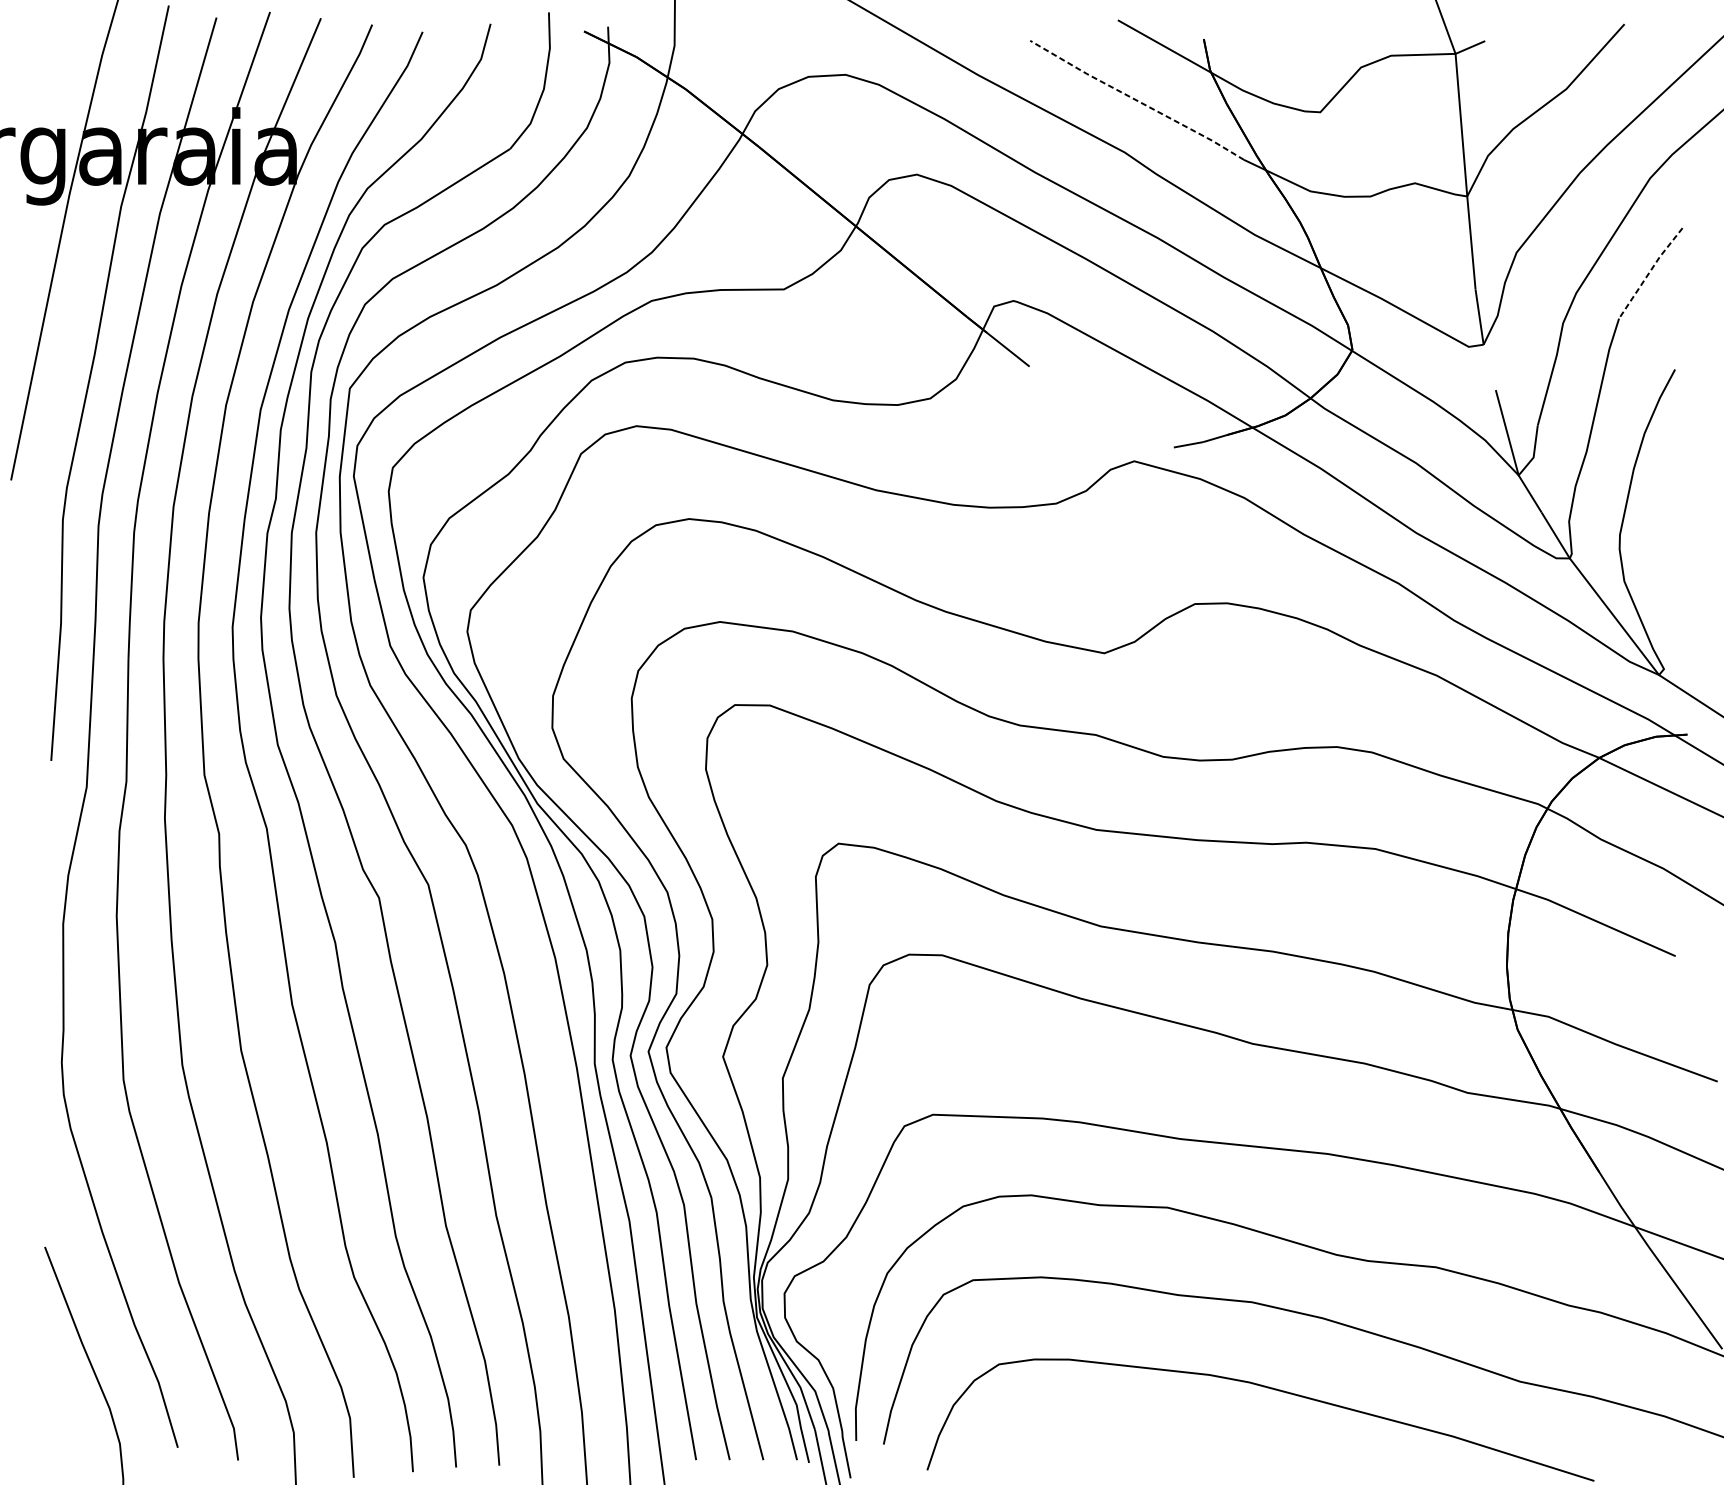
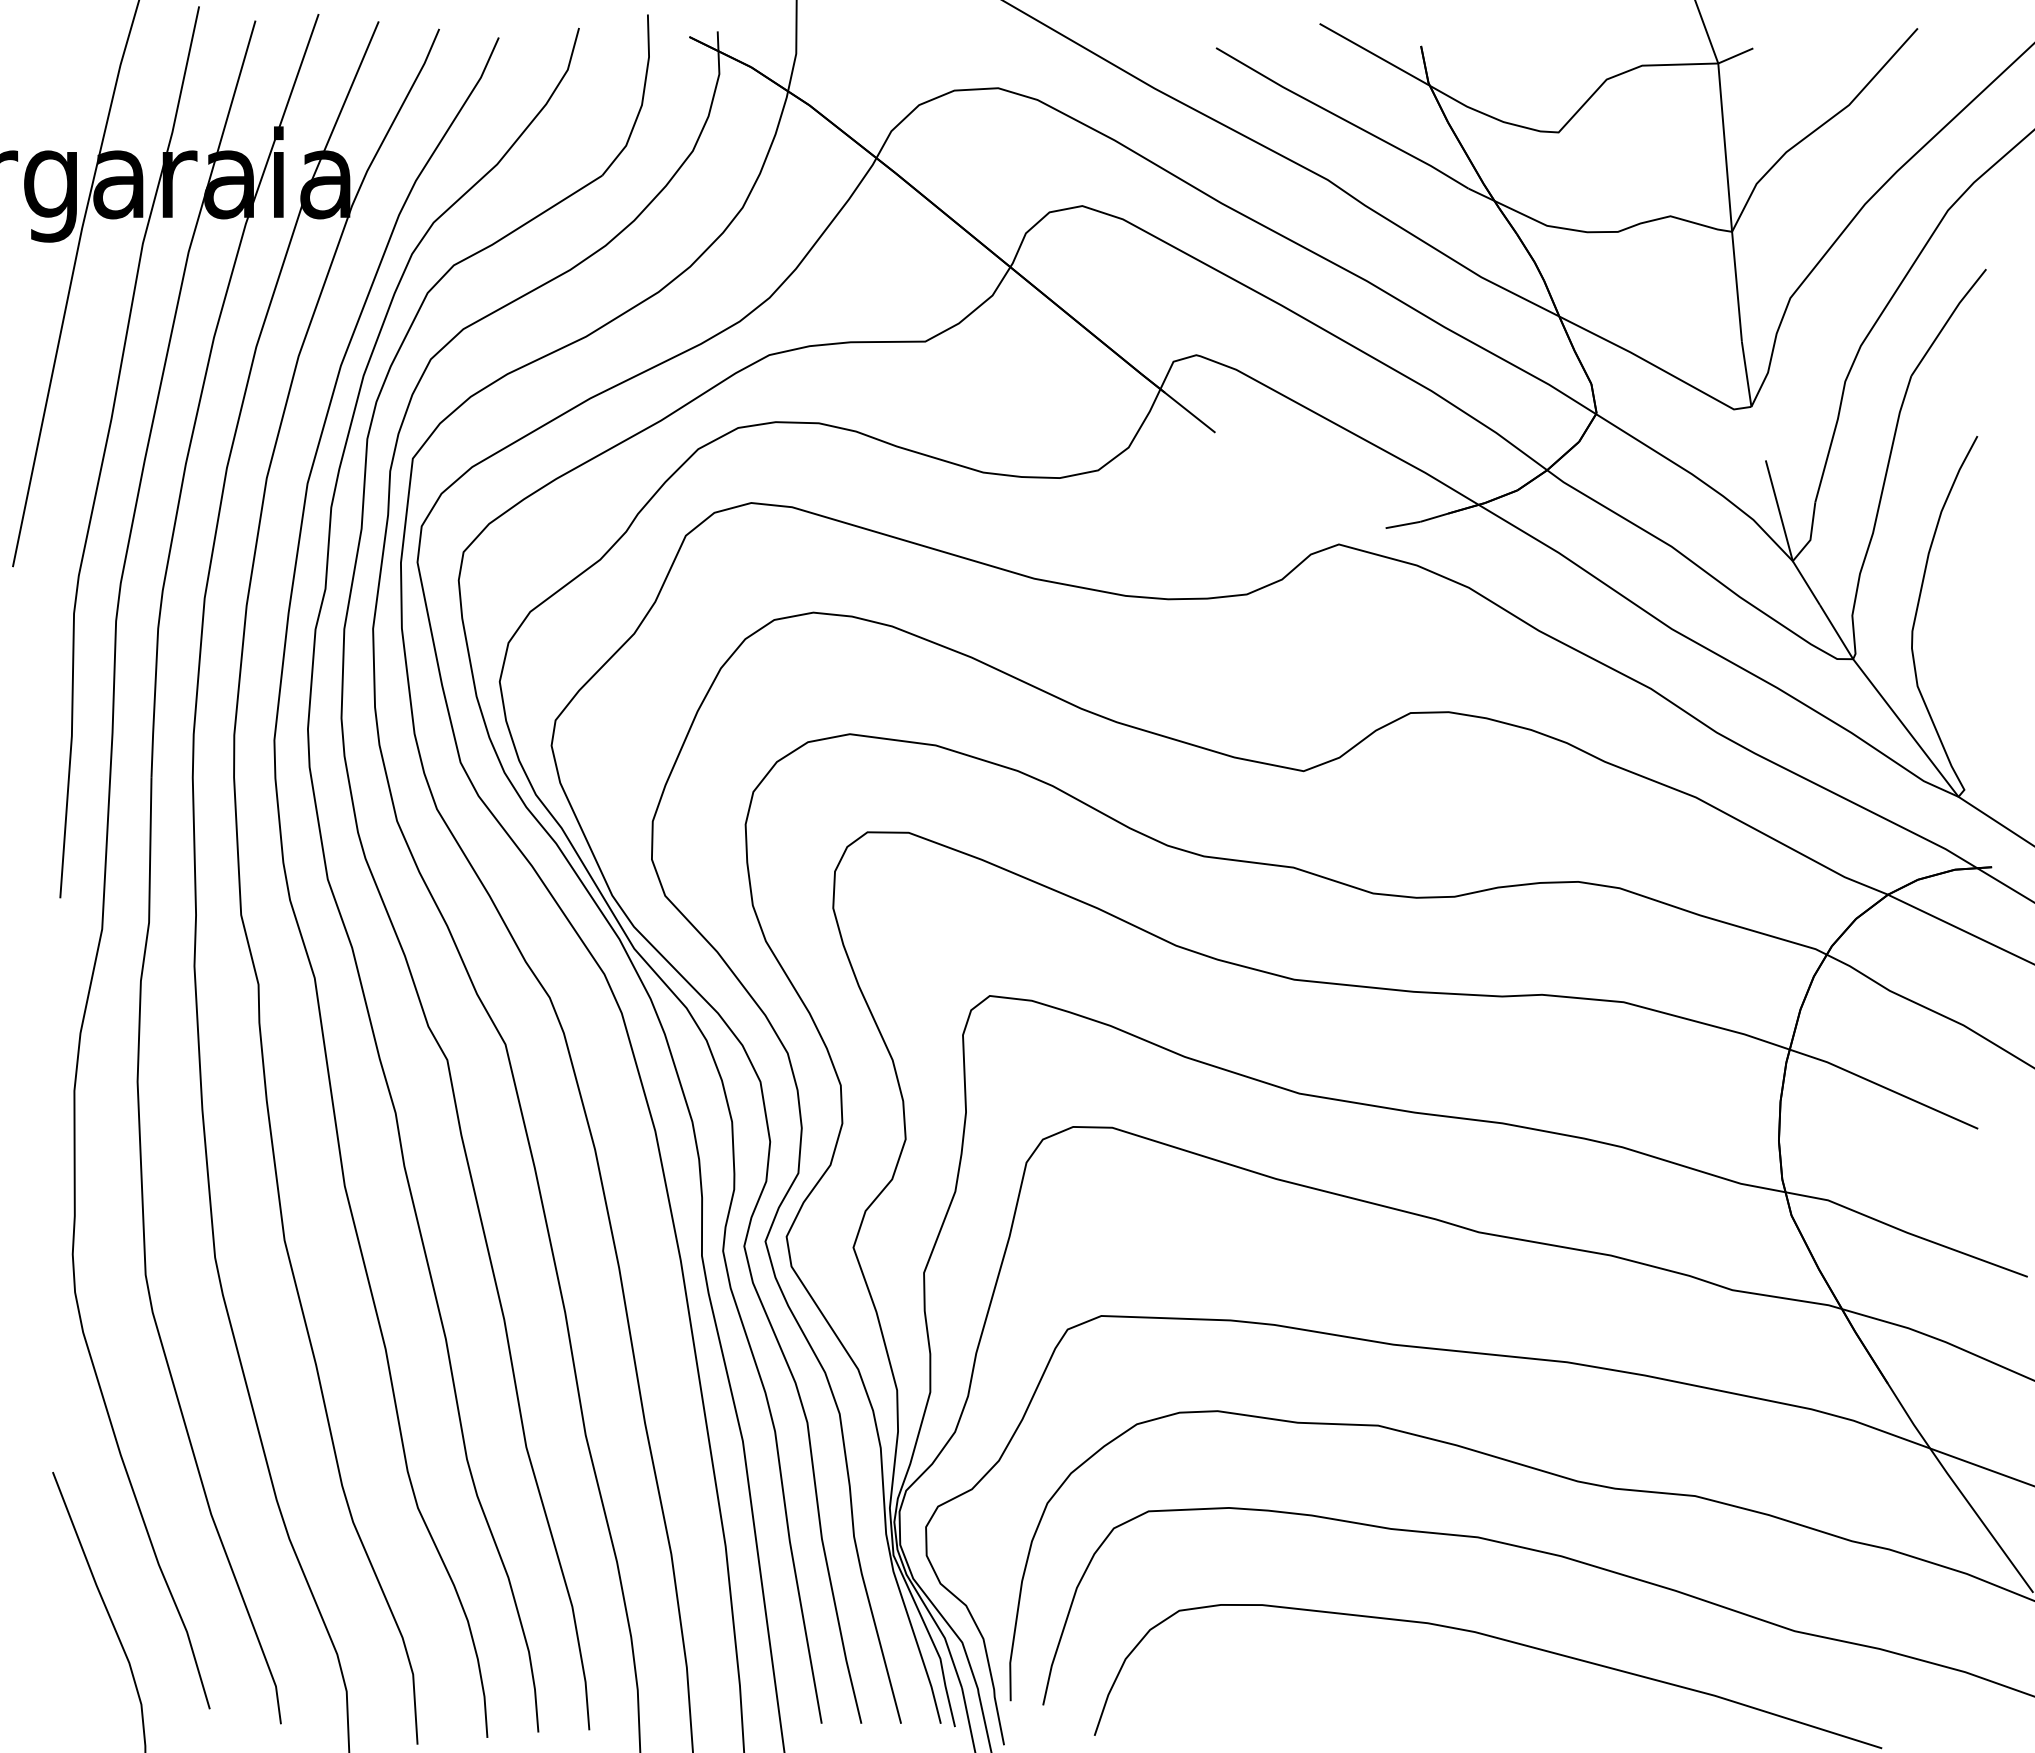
line: (1136, 100) -> (1341, 118), dashed -> solid
line: (1649, 272) -> (1947, 321), dashed -> solid

